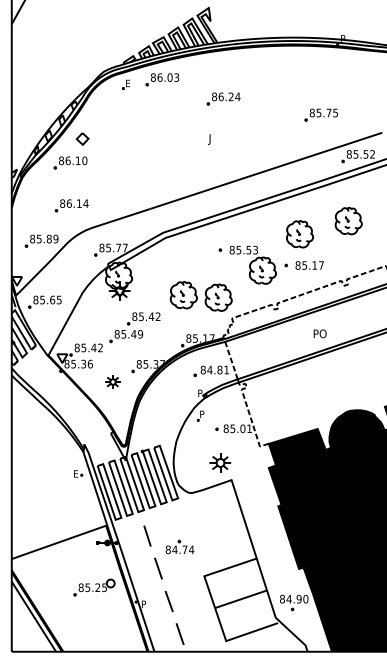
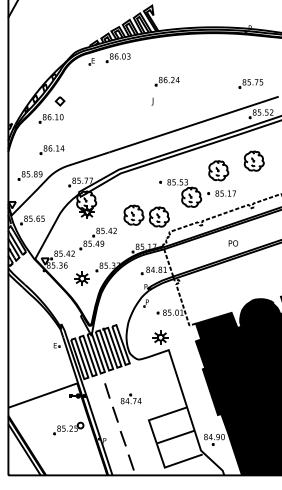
part: (223, 98) -> (167, 81), moved
part: (320, 114) -> (250, 83), moved
part: (112, 381) -> (81, 278), size x1.43

